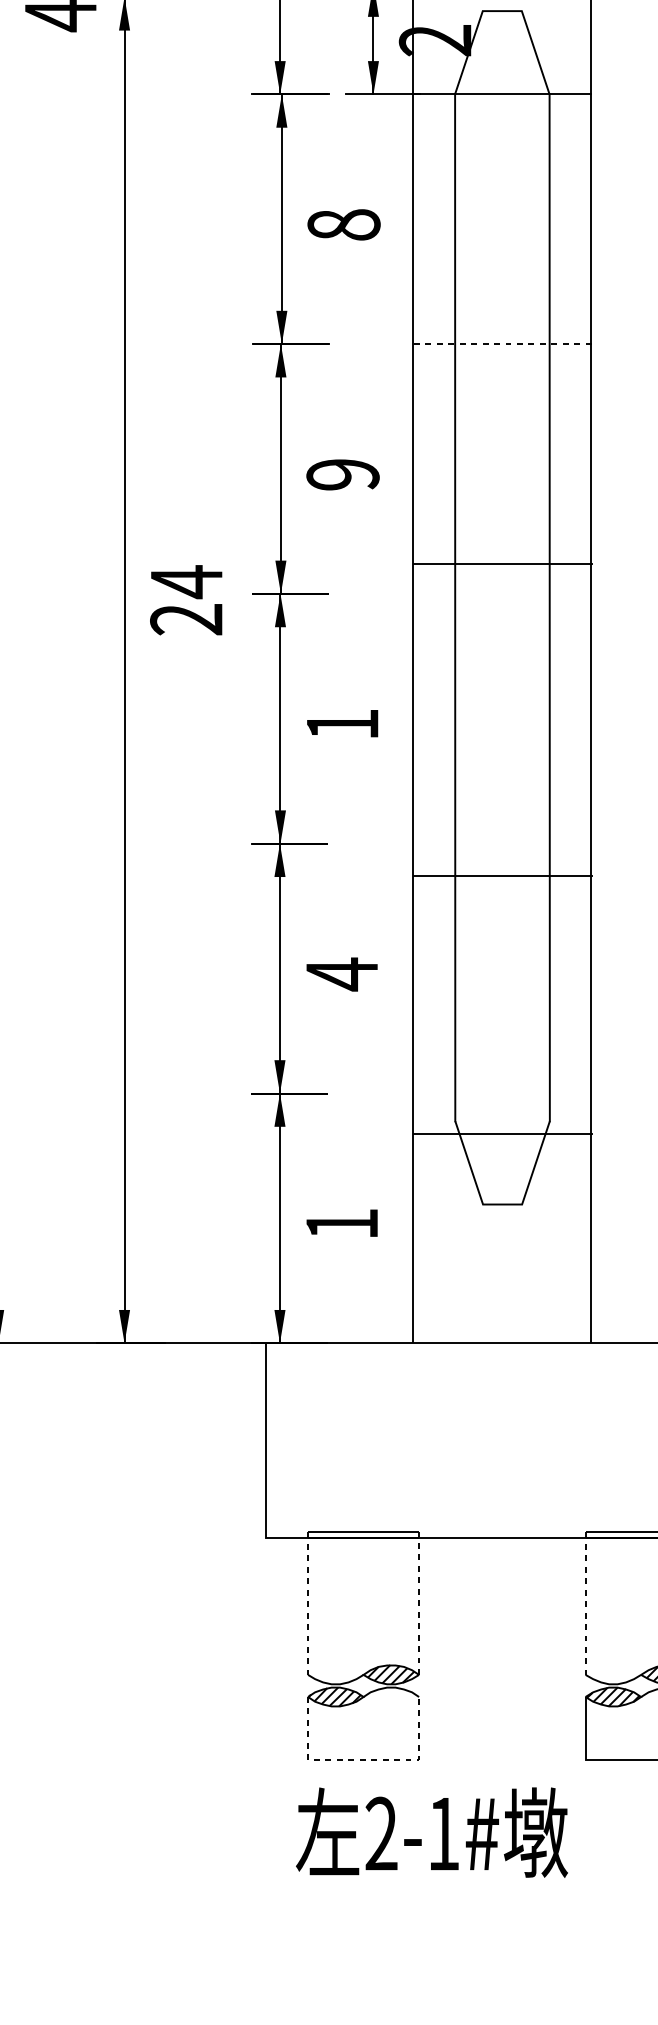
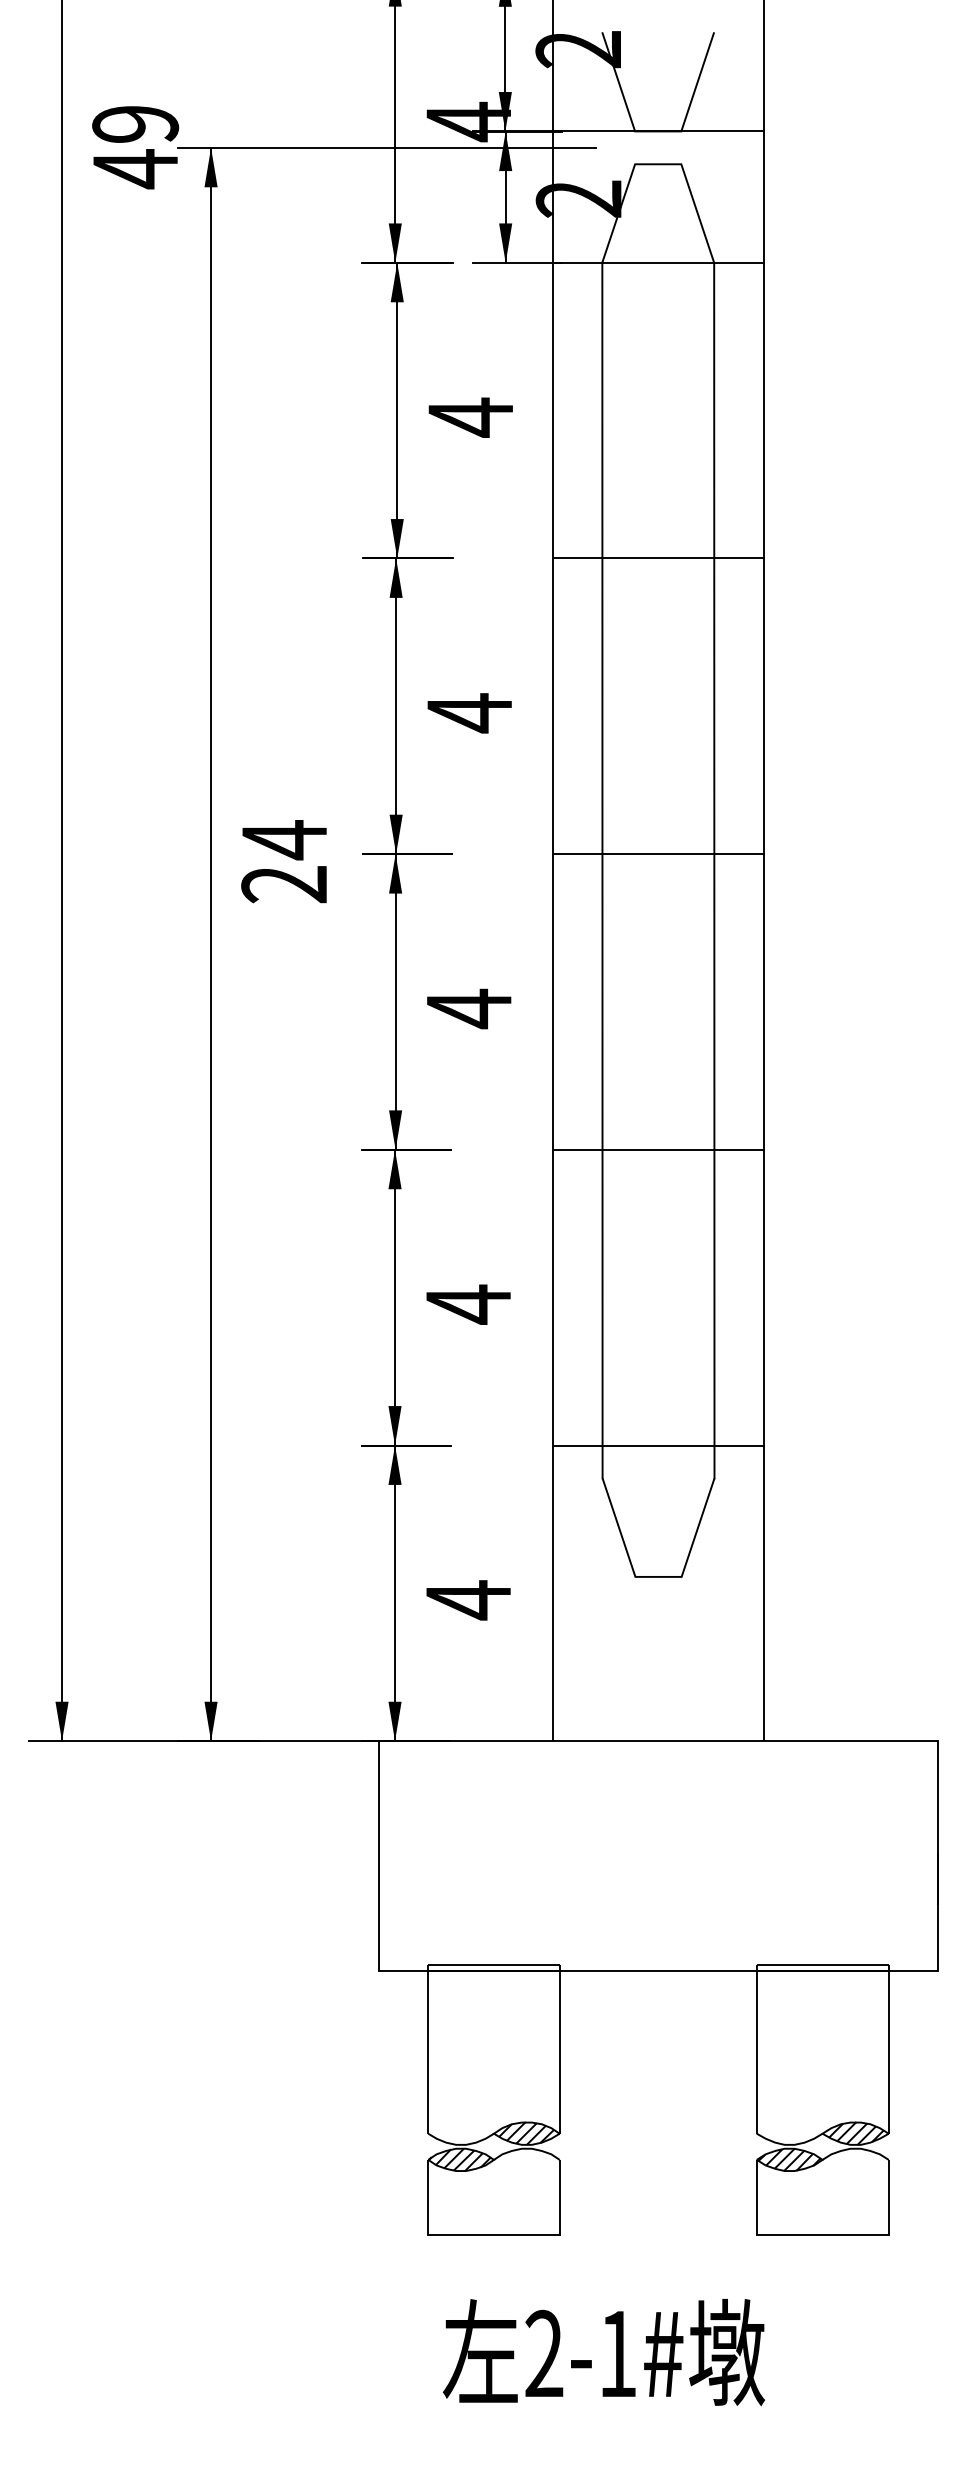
text: (343, 225) -> (470, 417), 8 -> 4
line: (502, 344) -> (658, 558), dashed -> solid
text: (342, 475) -> (469, 713), 9 -> 4
line: (502, 564) -> (658, 854), moved
text: (342, 724) -> (469, 1008), 1 -> 4
line: (502, 875) -> (658, 1149), moved
line: (502, 1134) -> (658, 1445), moved
text: (342, 1224) -> (468, 1600), 1 -> 4
line: (418, 1602) -> (559, 2048), dashed -> solid
line: (308, 1603) -> (428, 2049), dashed -> solid
line: (585, 1603) -> (756, 2049), dashed -> solid
line: (364, 1760) -> (494, 2234), dashed -> solid
text: (432, 1832) -> (604, 2352), moved

